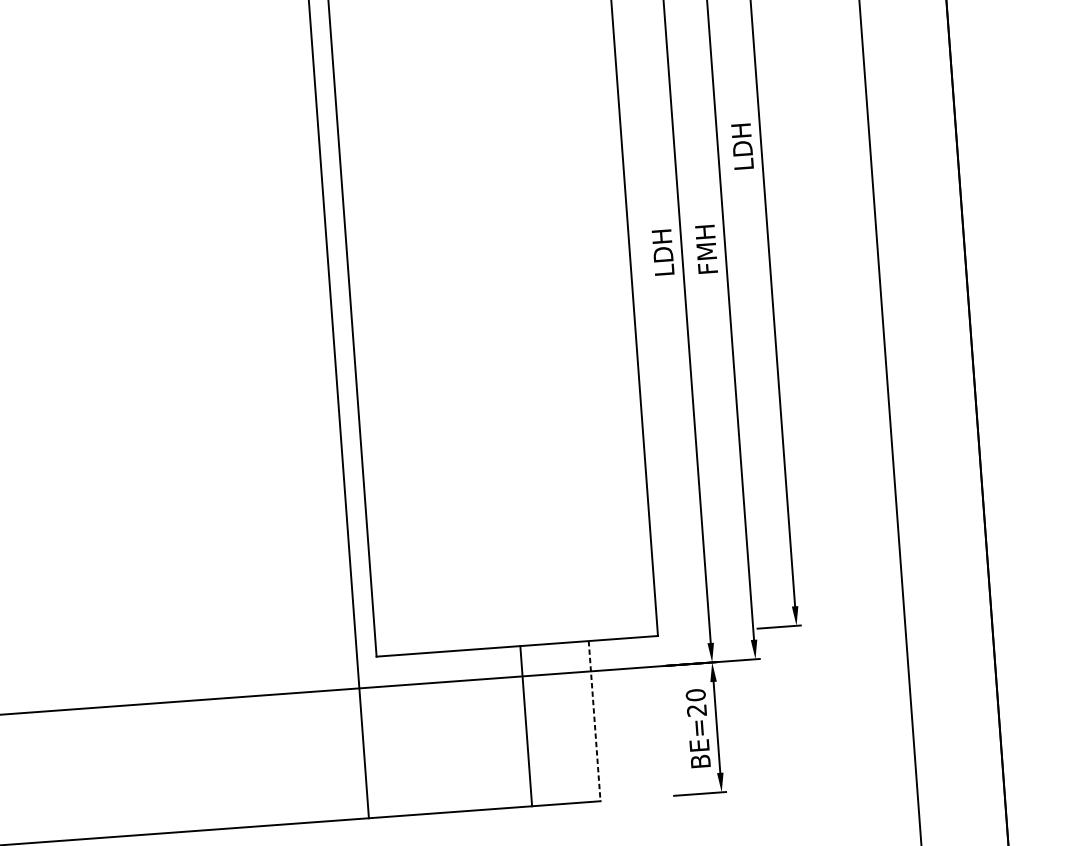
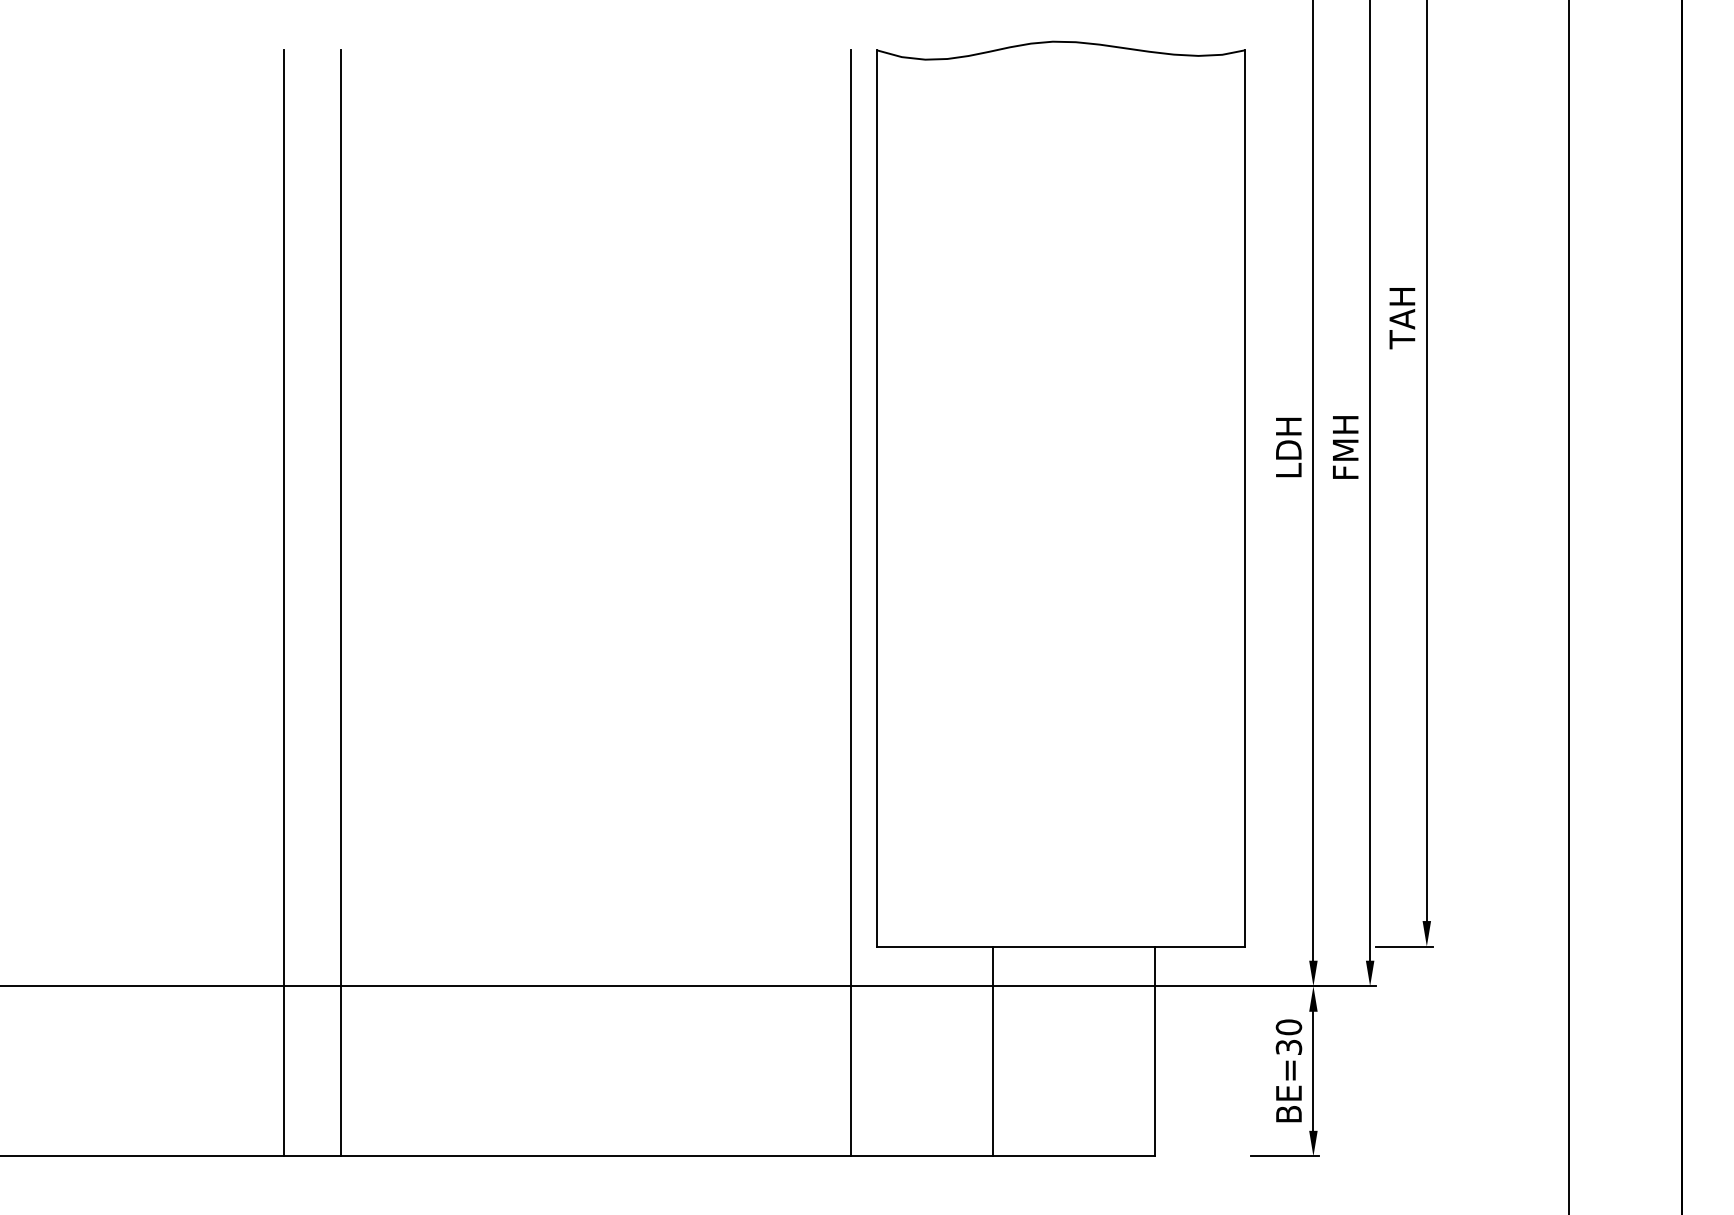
text: (742, 147) -> (1402, 318), LDH -> TAH
text: (697, 710) -> (1289, 1047), BE=20 -> BE=30
line: (594, 721) -> (1154, 1051), dashed -> solid
line: (526, 726) -> (993, 1051), moved

